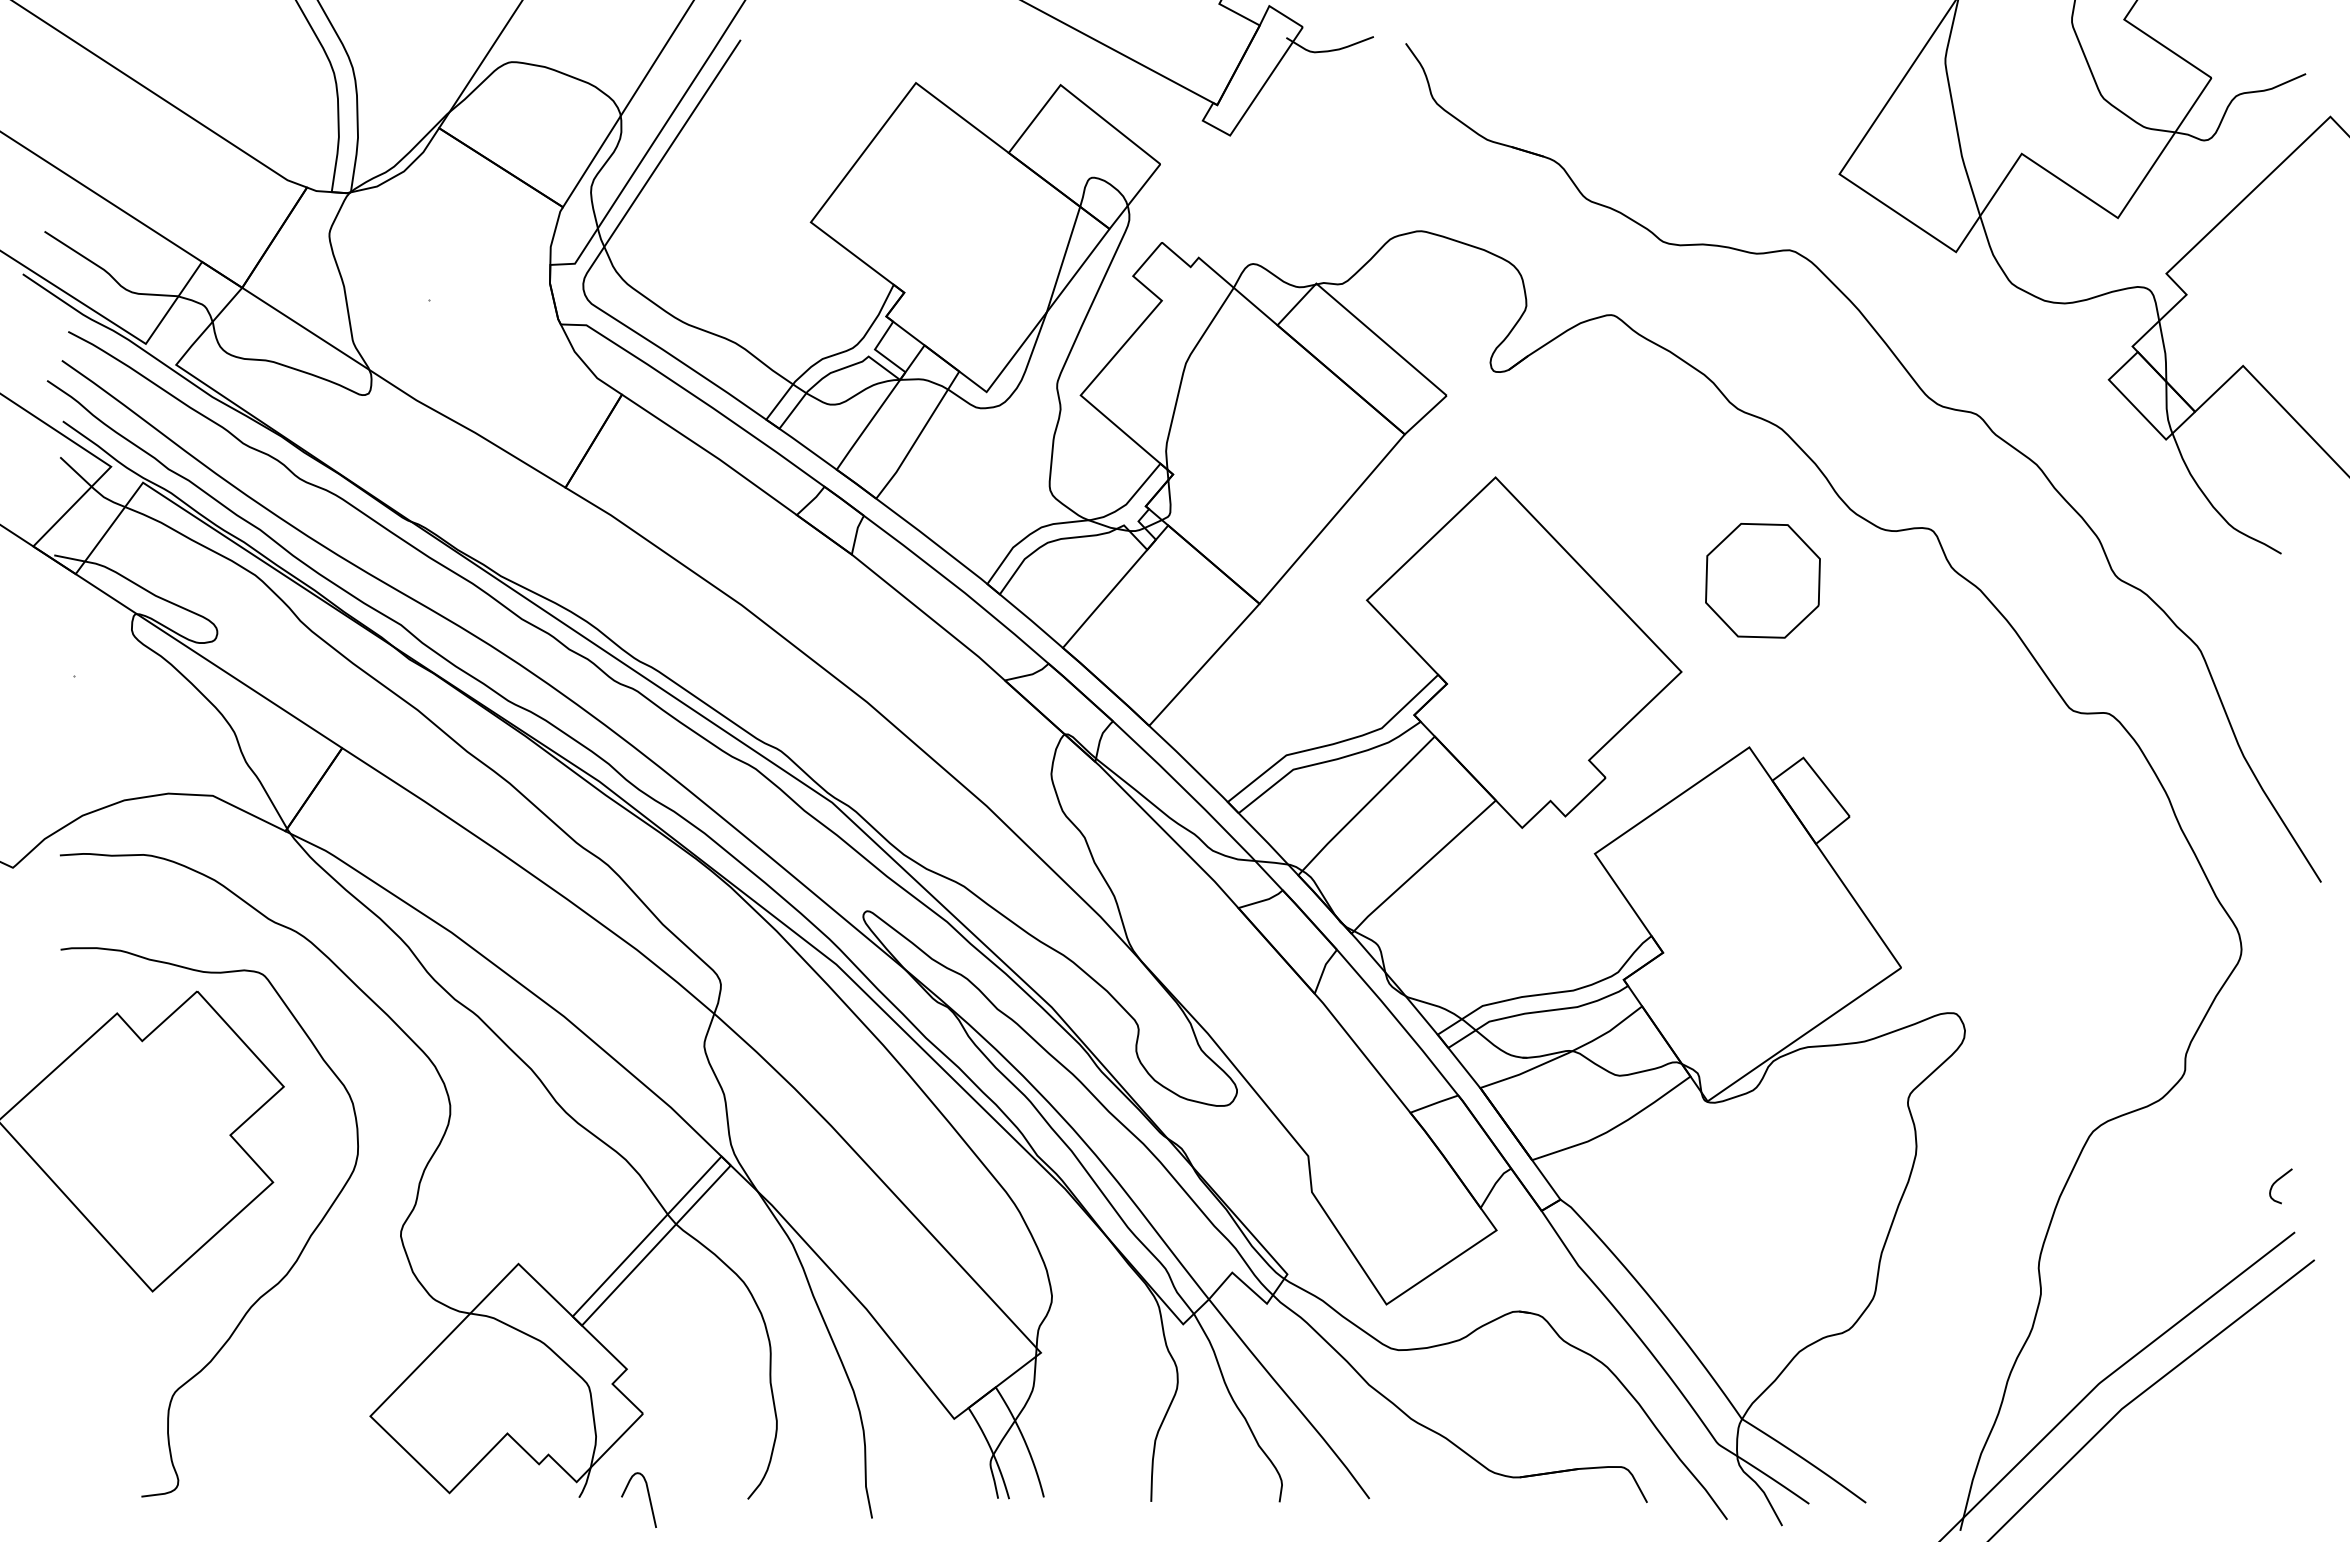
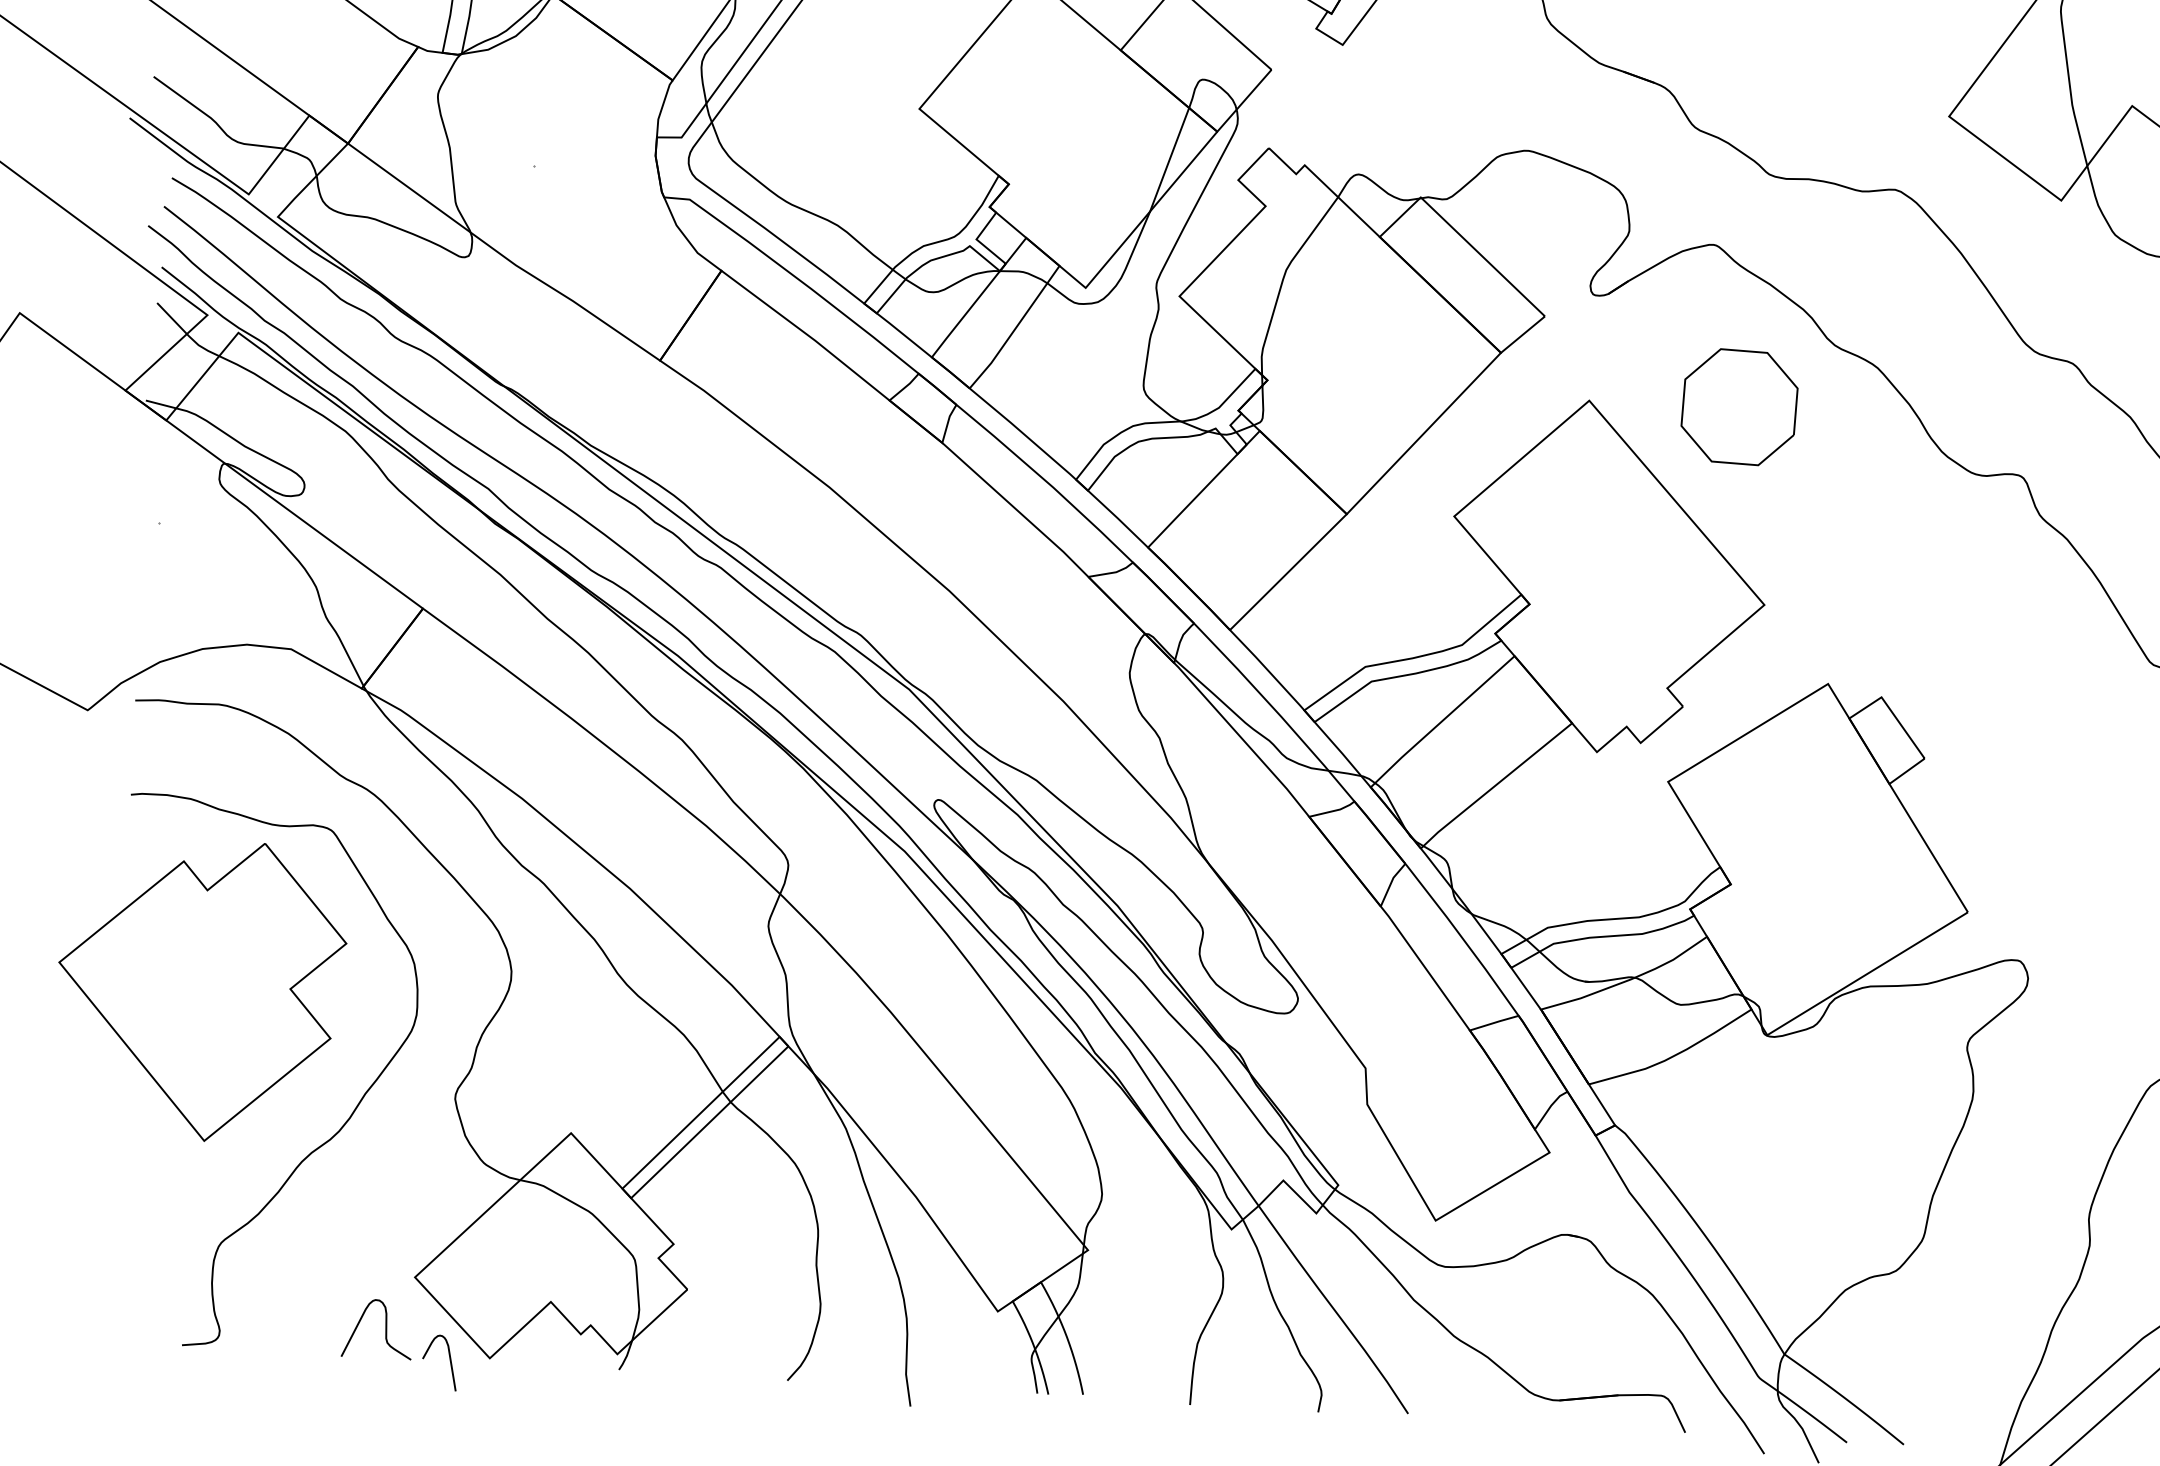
part: (1762, 580) -> (1739, 406), moved
curve: (343, 1469) -> (385, 1329), added
curve: (648, 1498) -> (449, 1361), moved

